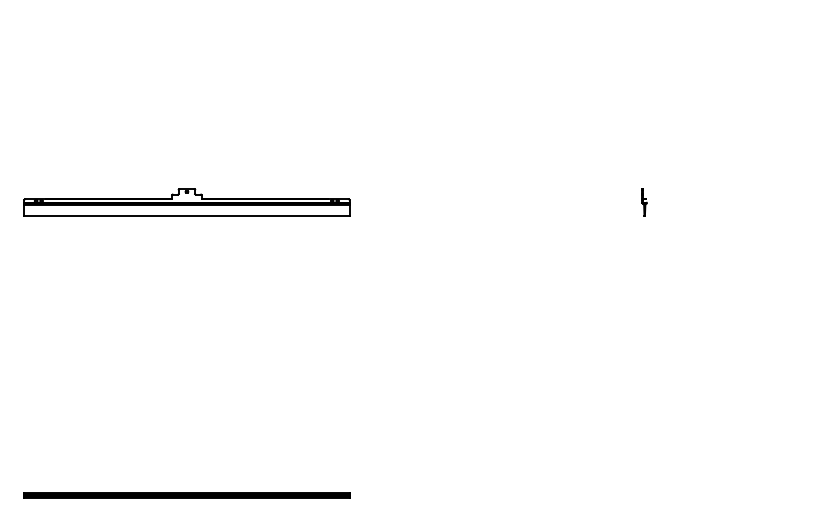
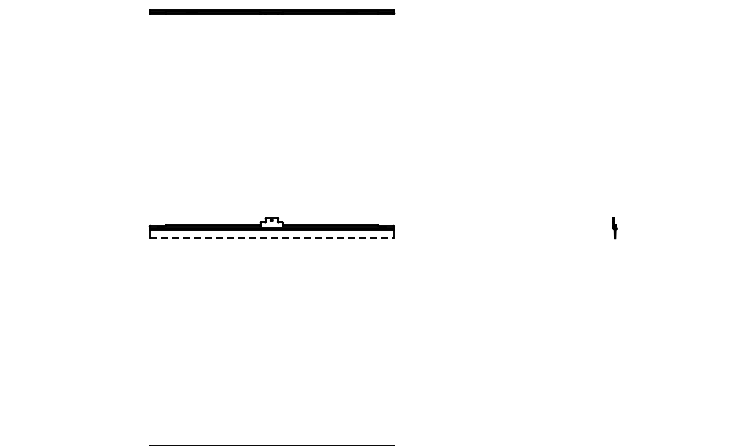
line: (187, 216) -> (272, 238), solid -> dashed

